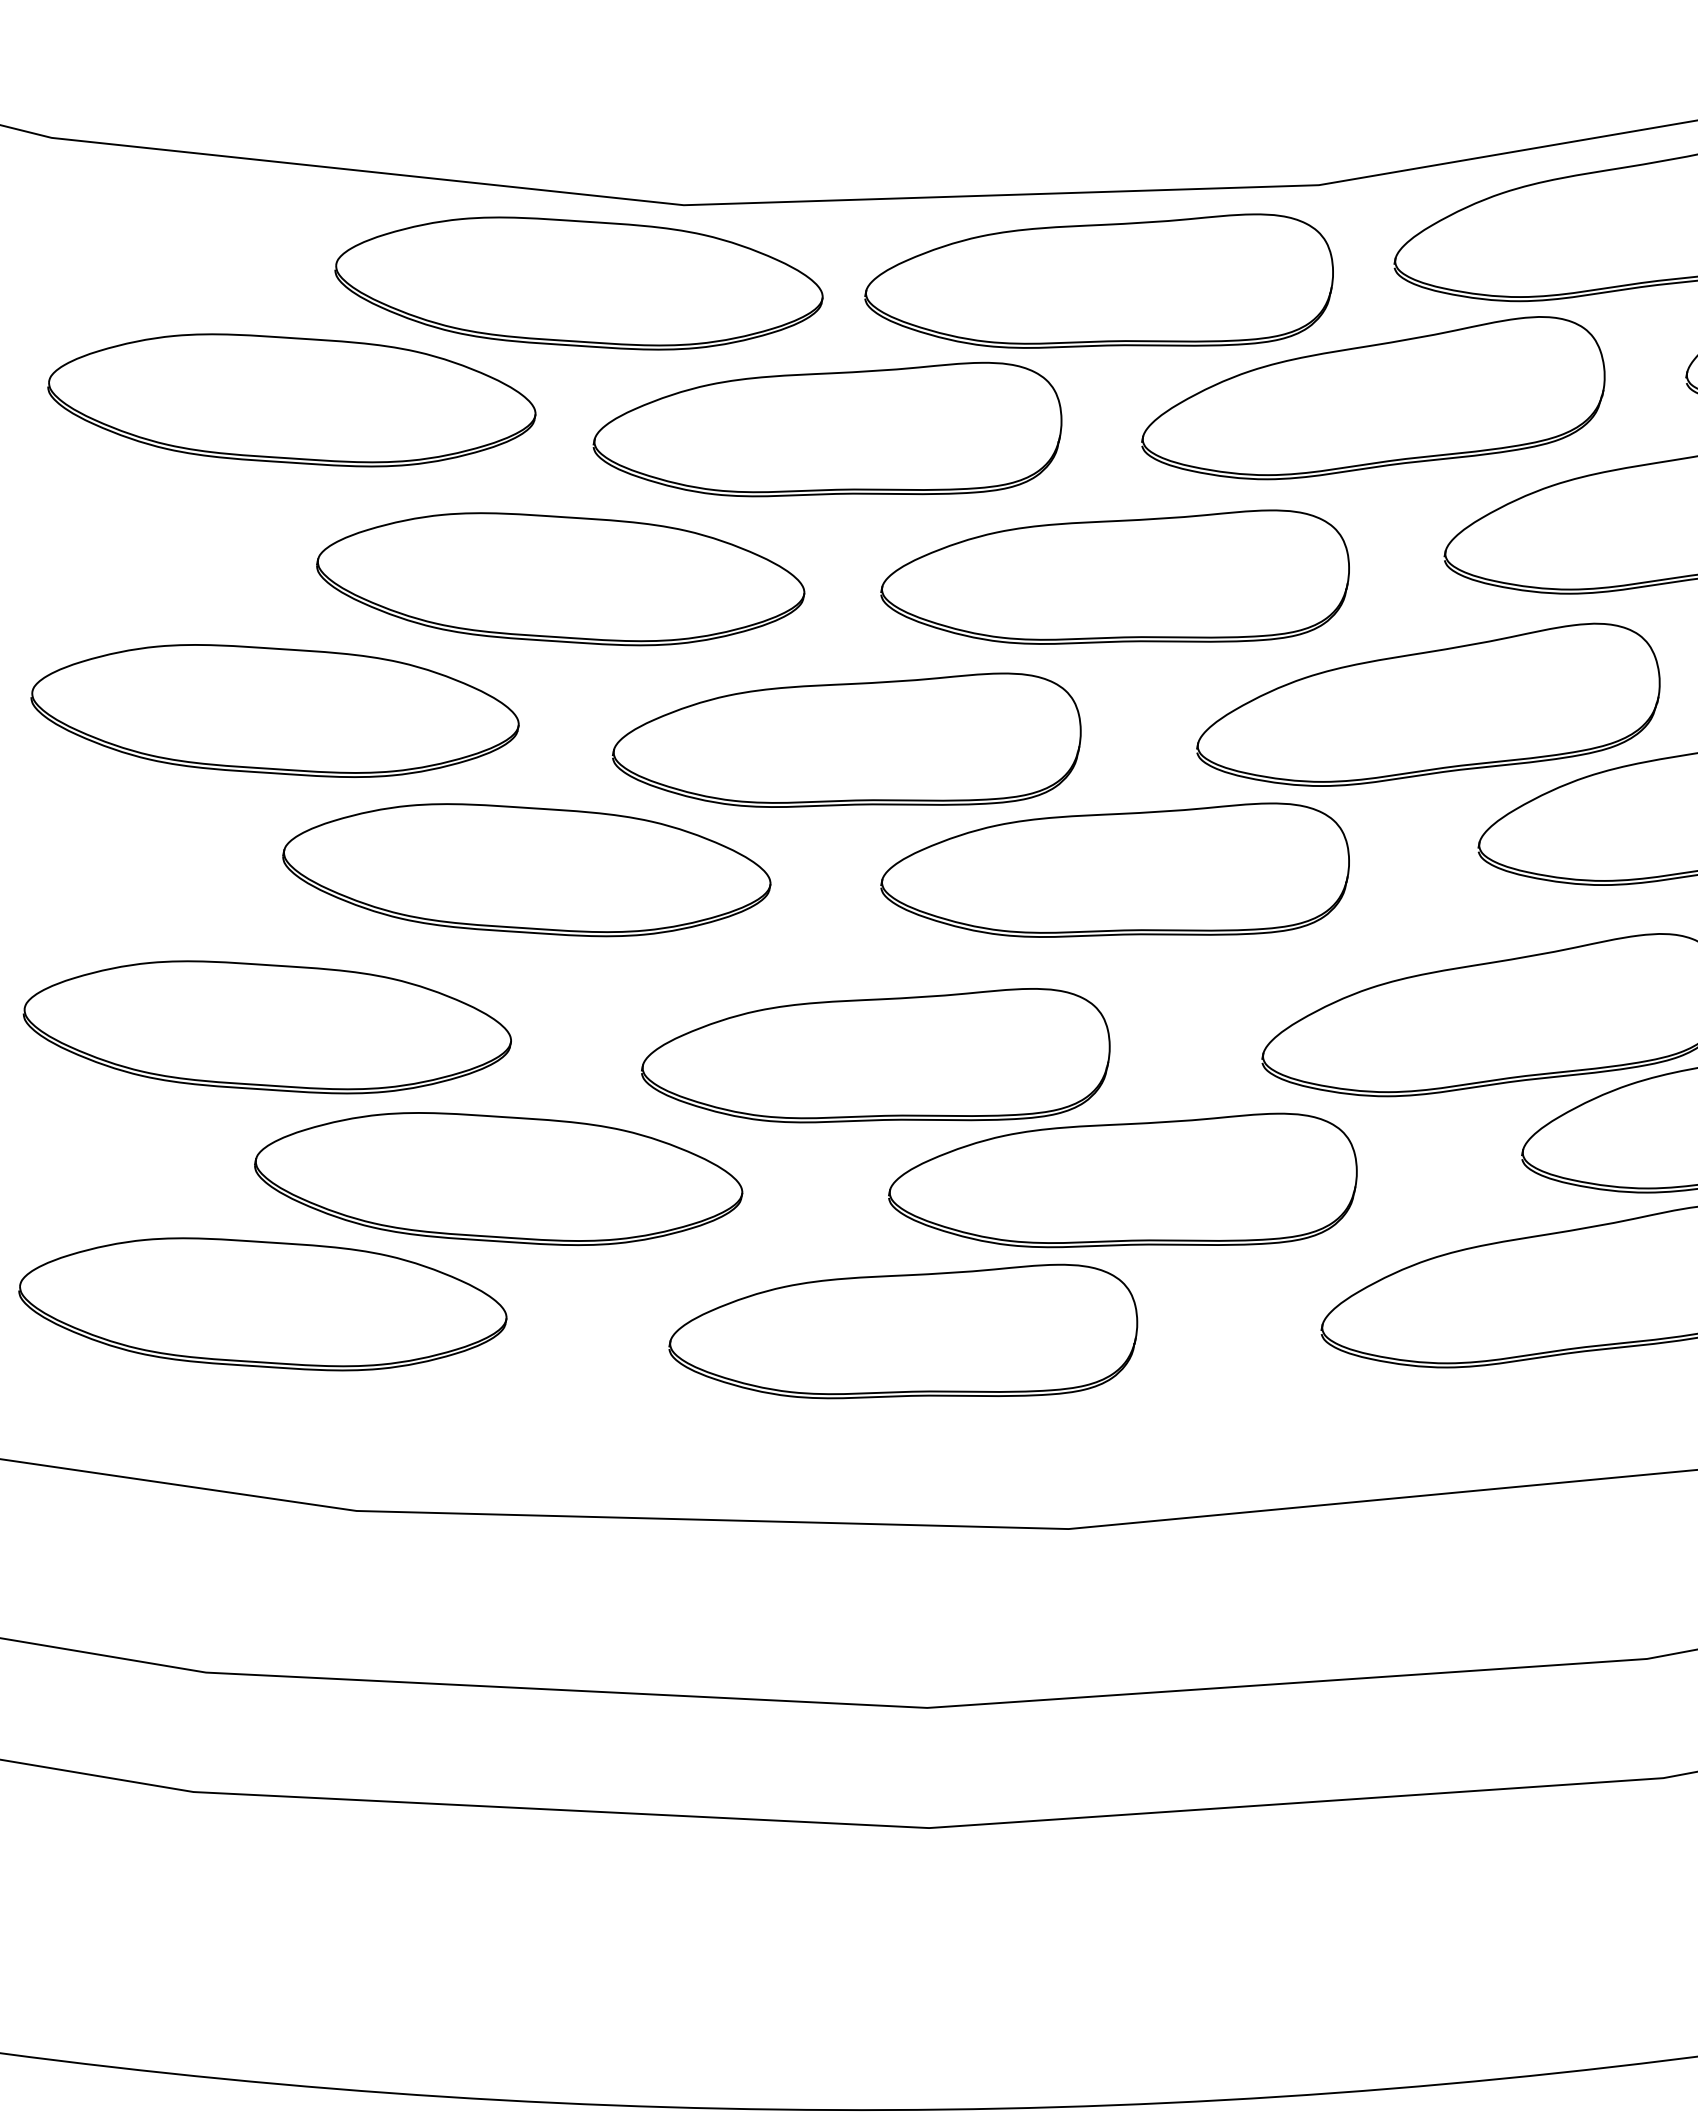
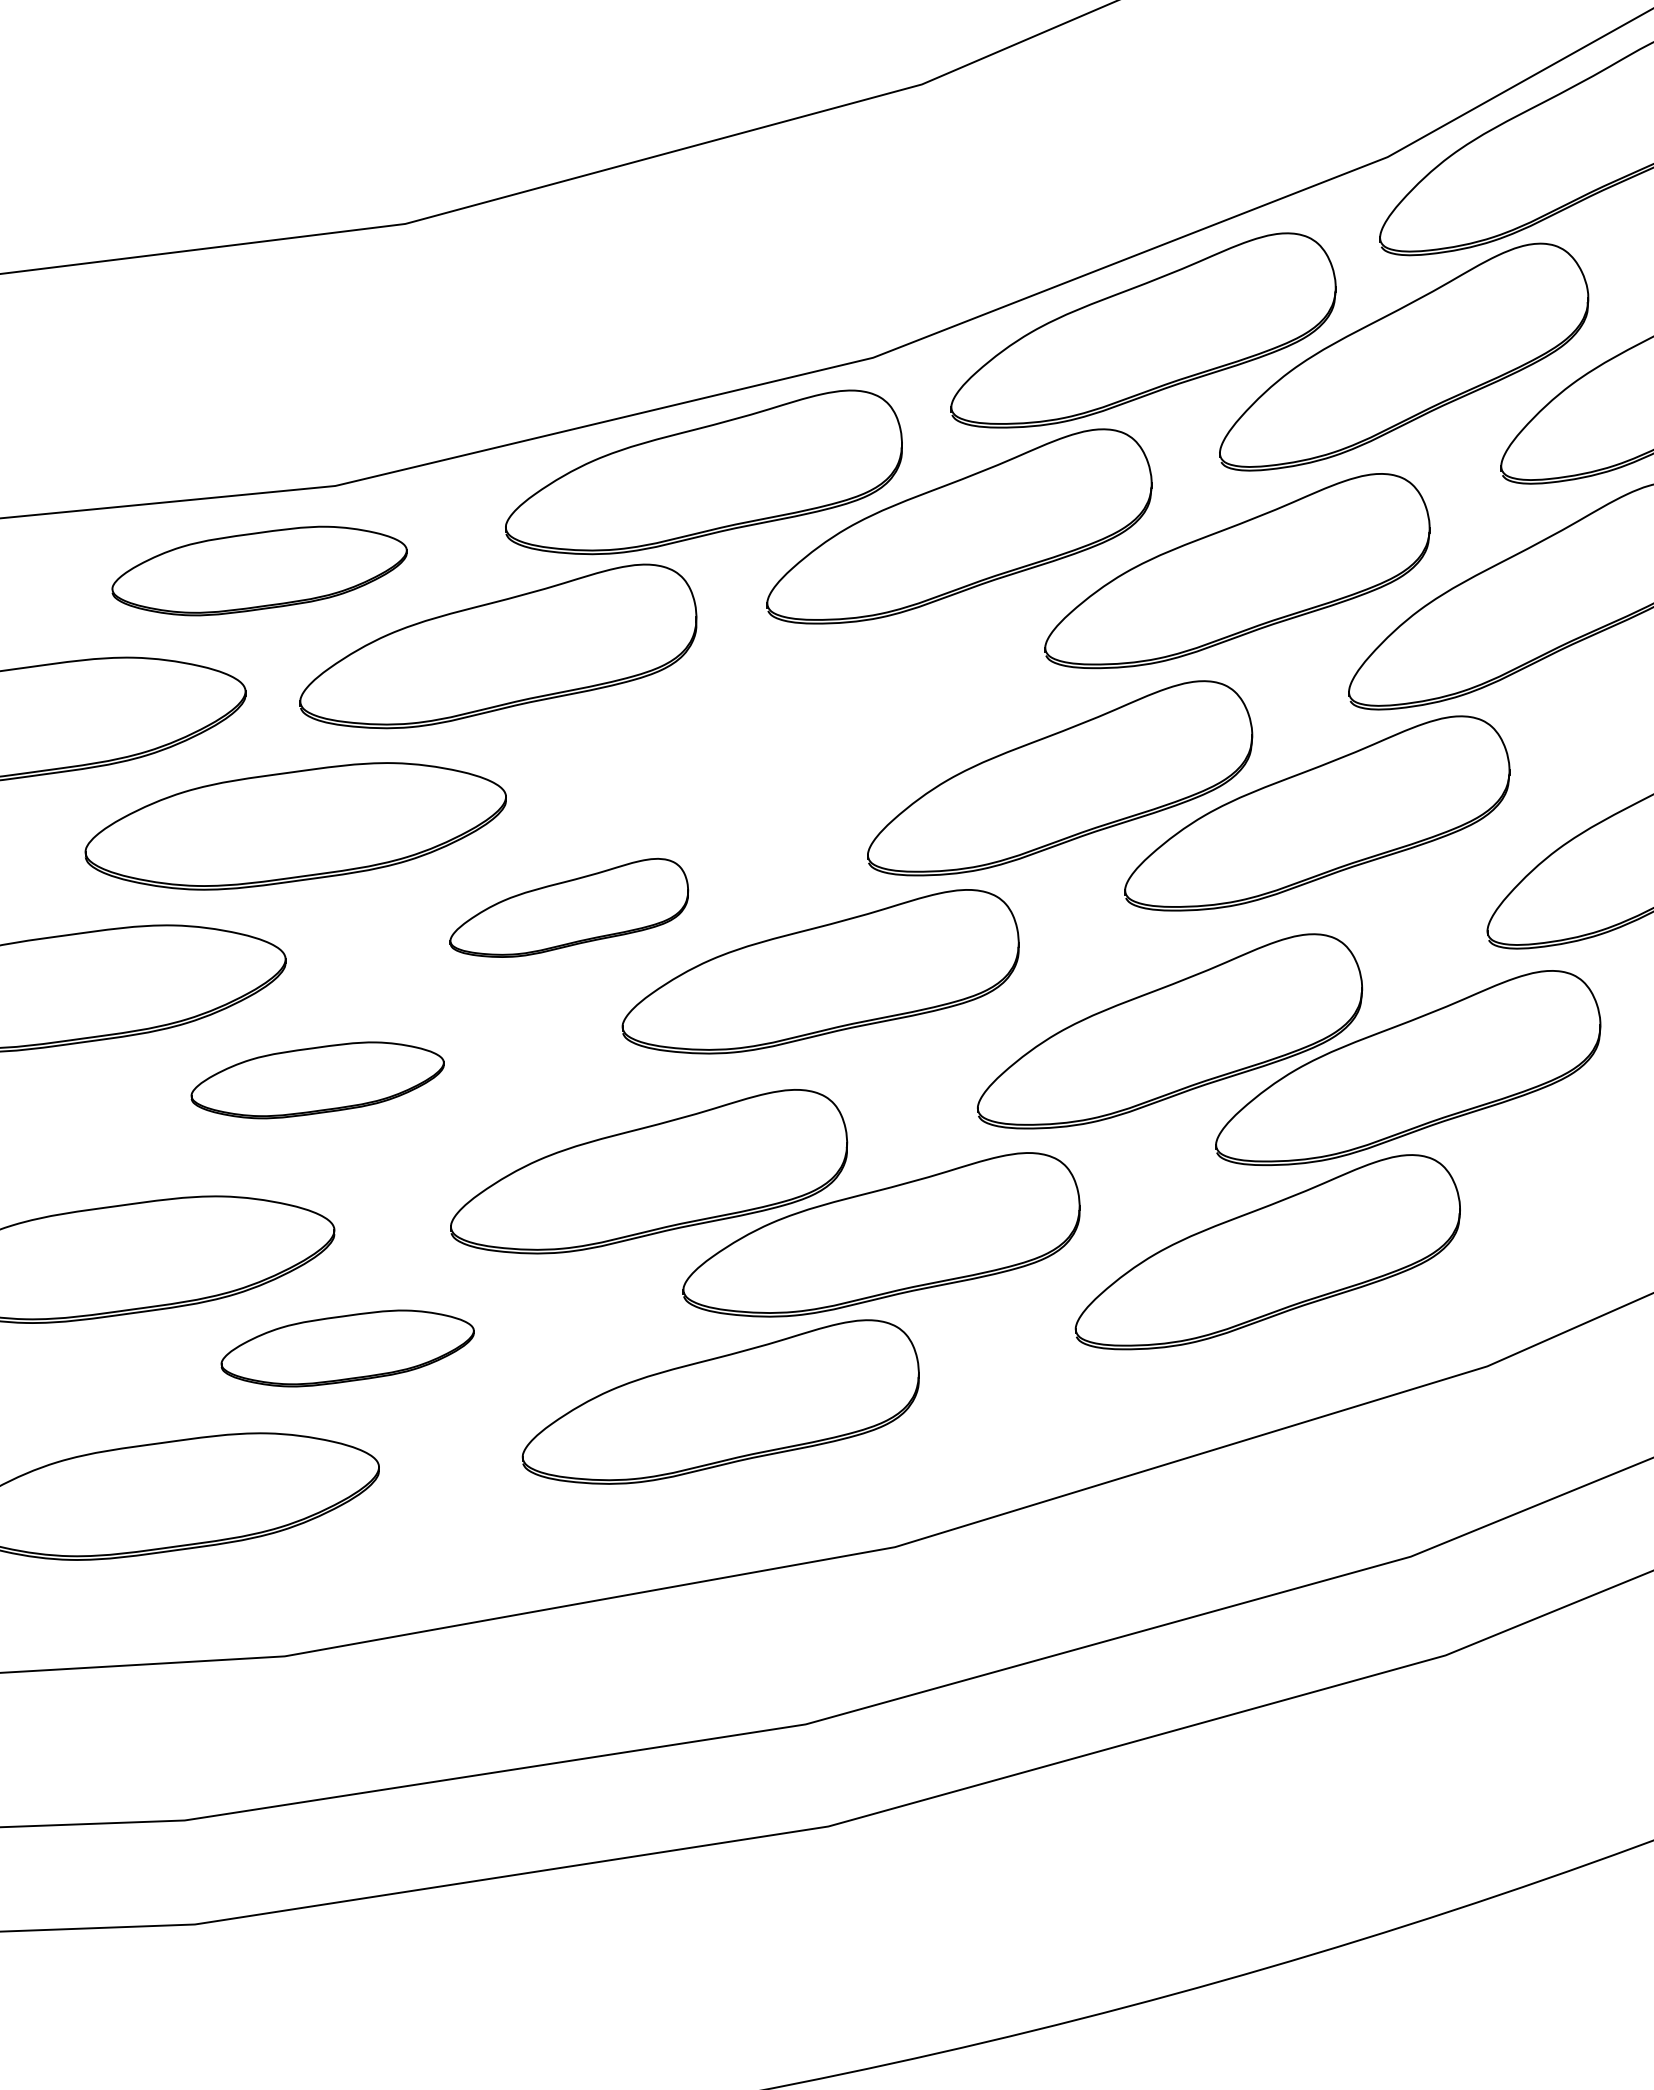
part: (578, 282) -> (259, 570), size x0.7
part: (1118, 570) -> (769, 721), removed
part: (850, 733) -> (569, 907), size x0.6
part: (526, 870) -> (317, 1080), size x0.6
part: (498, 1178) -> (347, 1348), size x0.6

